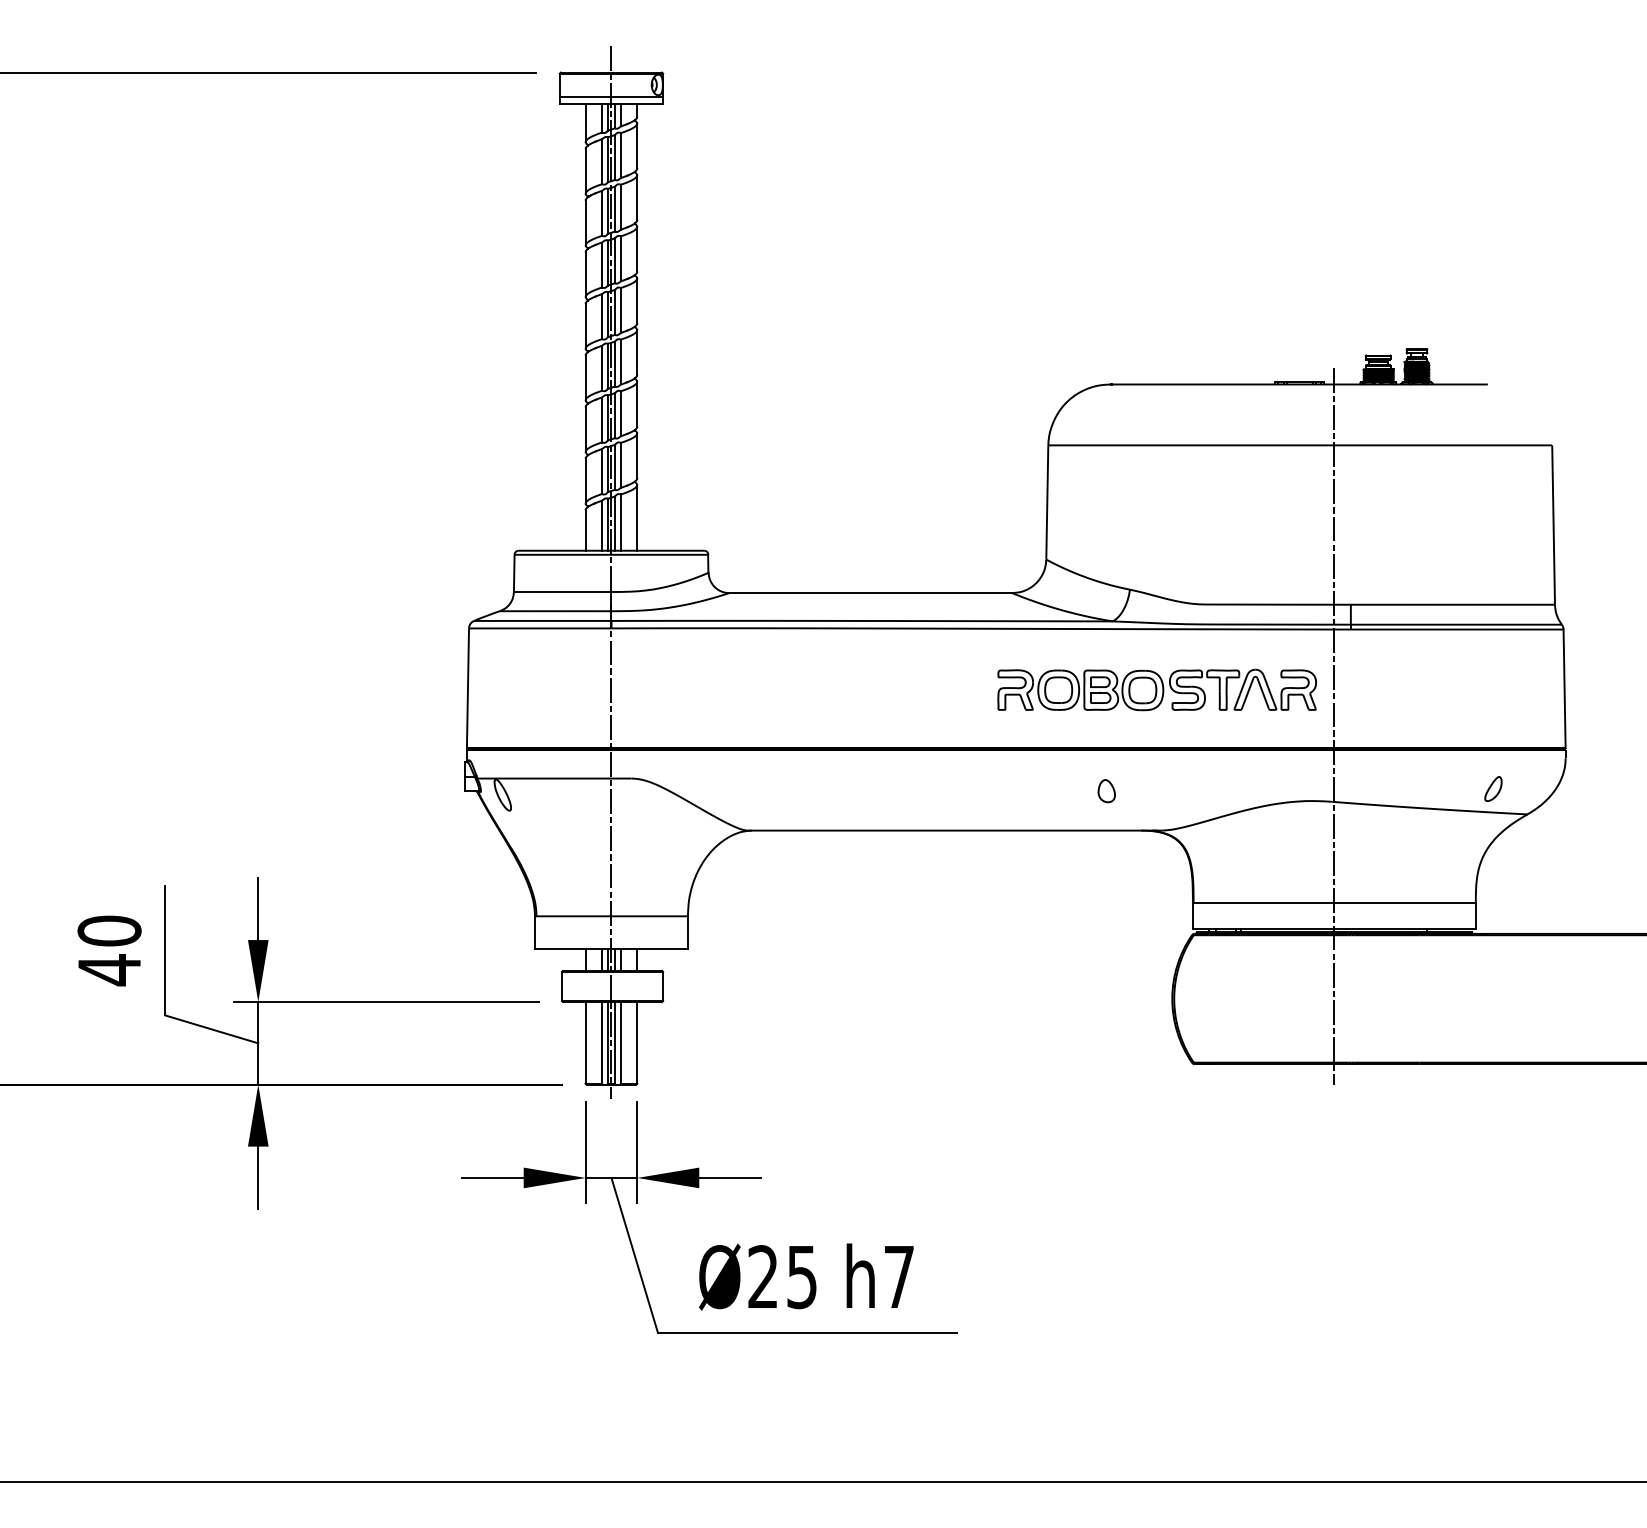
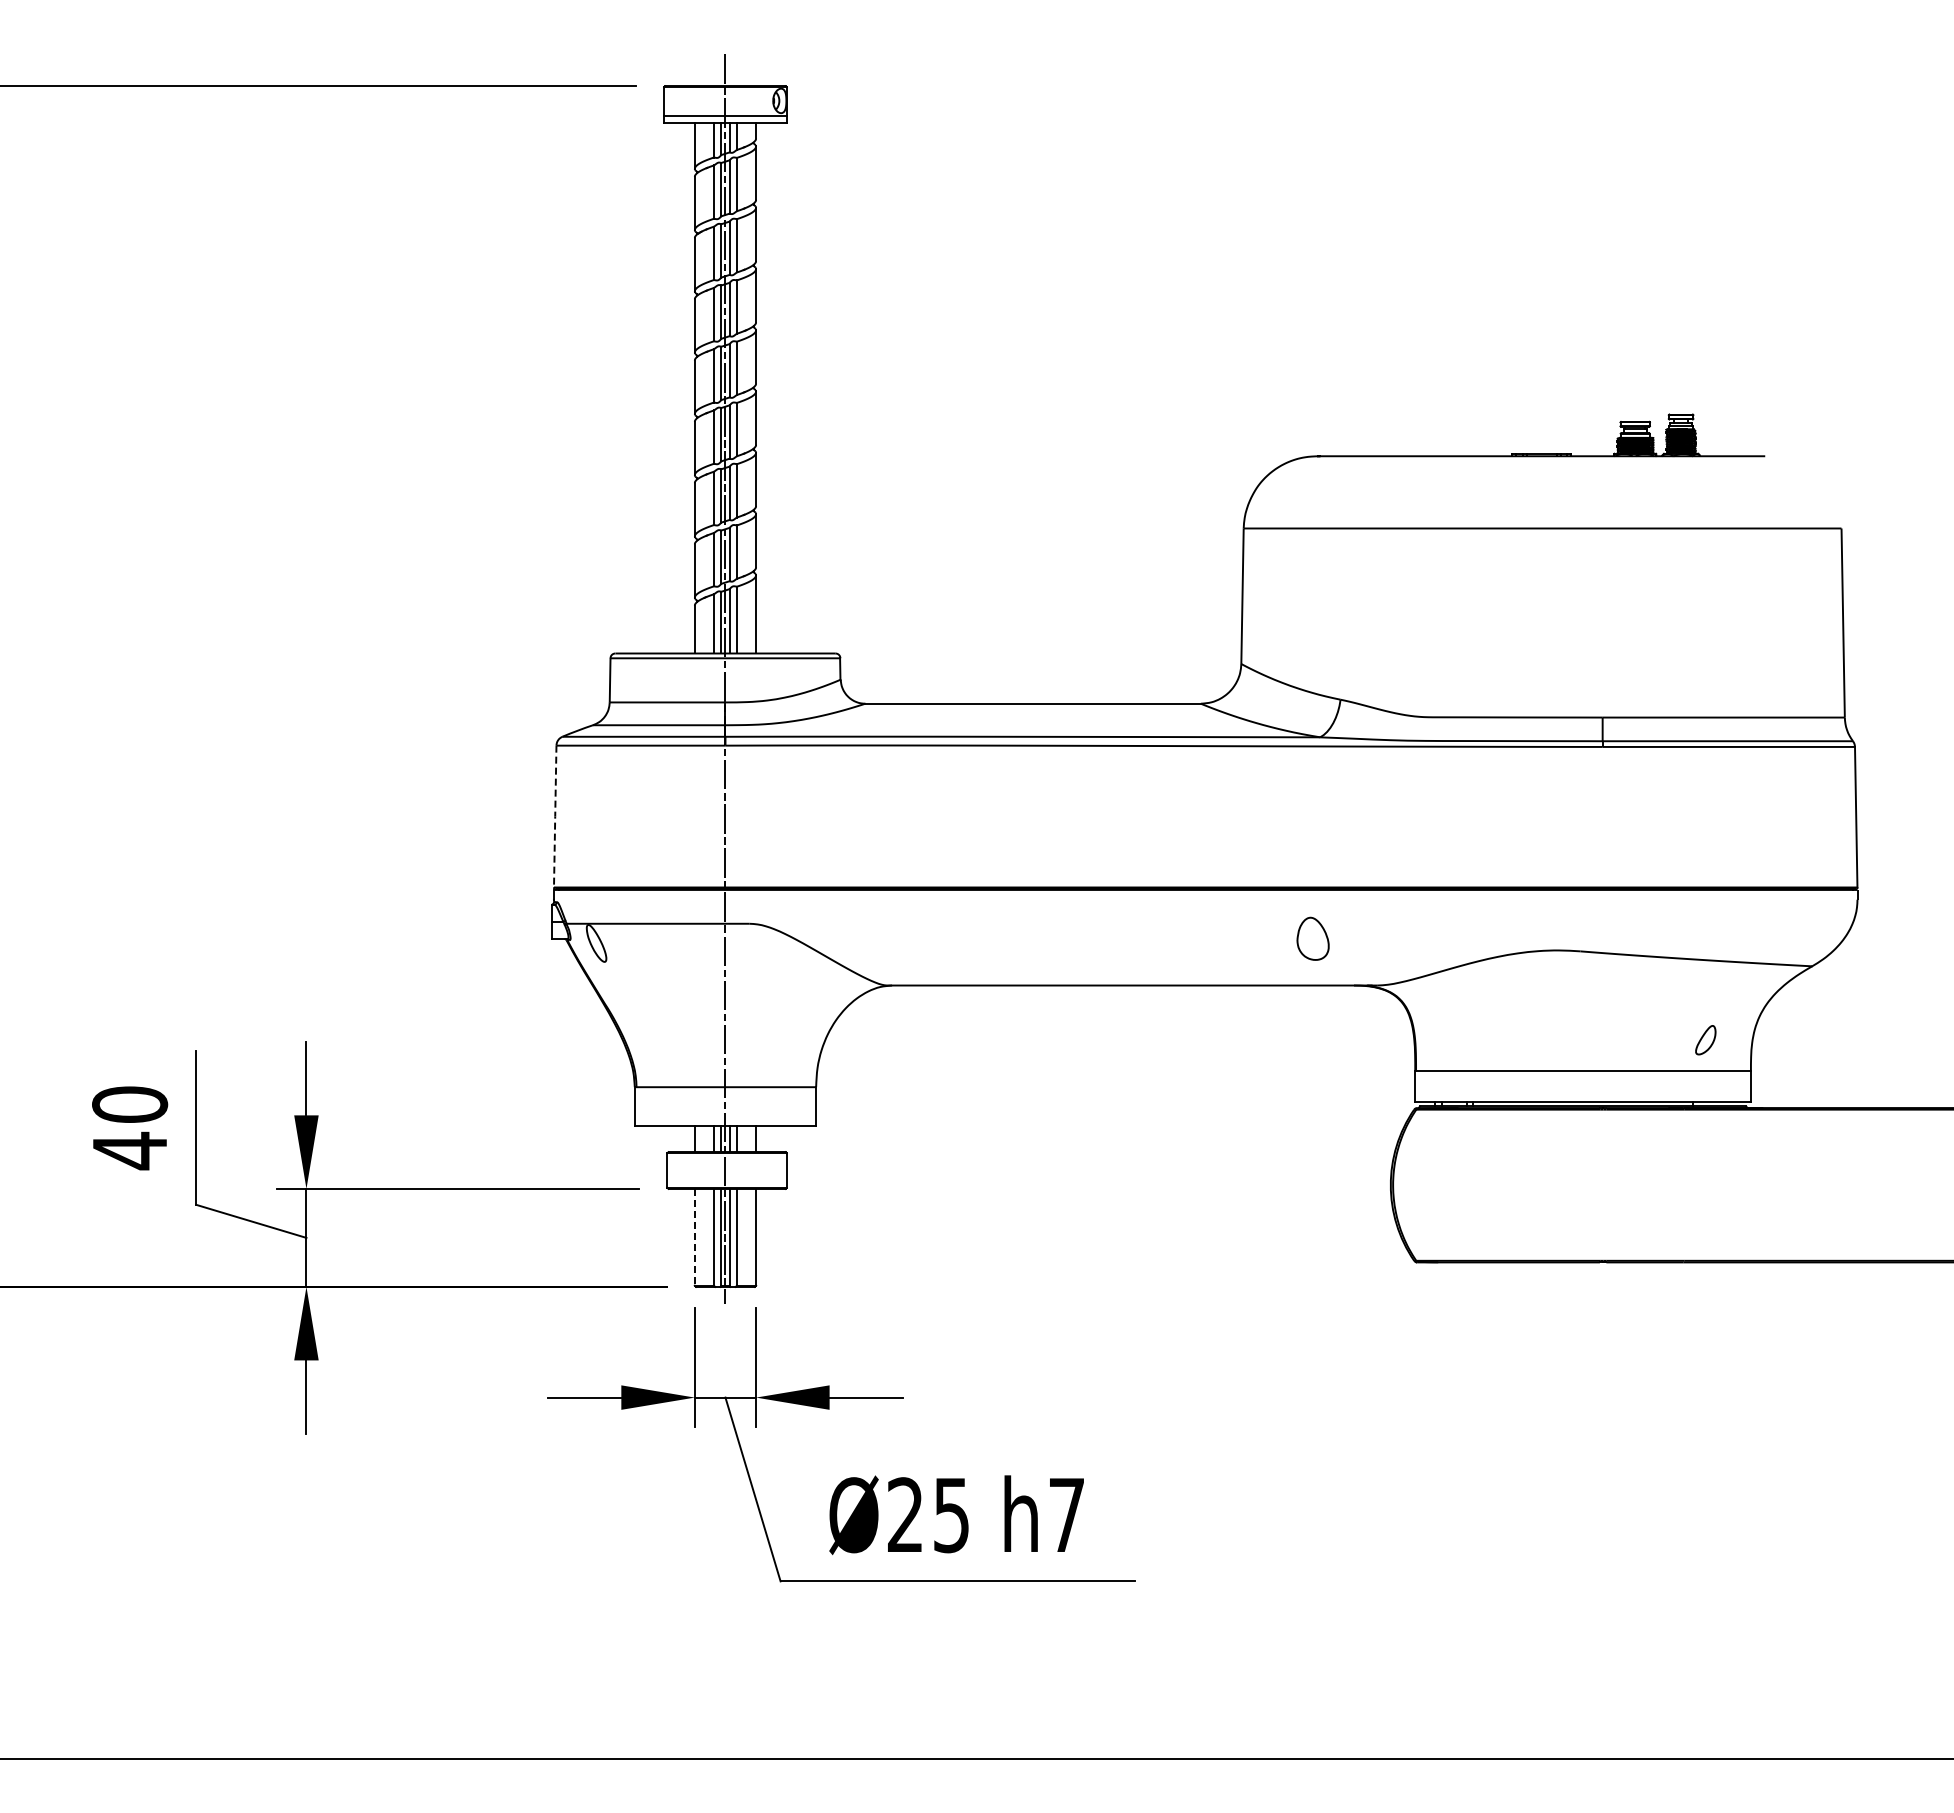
line: (468, 688) -> (555, 816), solid -> dashed
part: (1156, 689) -> (1372, 818), removed
line: (1334, 726) -> (1583, 861), removed
part: (1493, 789) -> (1705, 1040), moved
part: (1106, 790) -> (1312, 938), size x1.6
line: (585, 1042) -> (694, 1237), solid -> dashed

